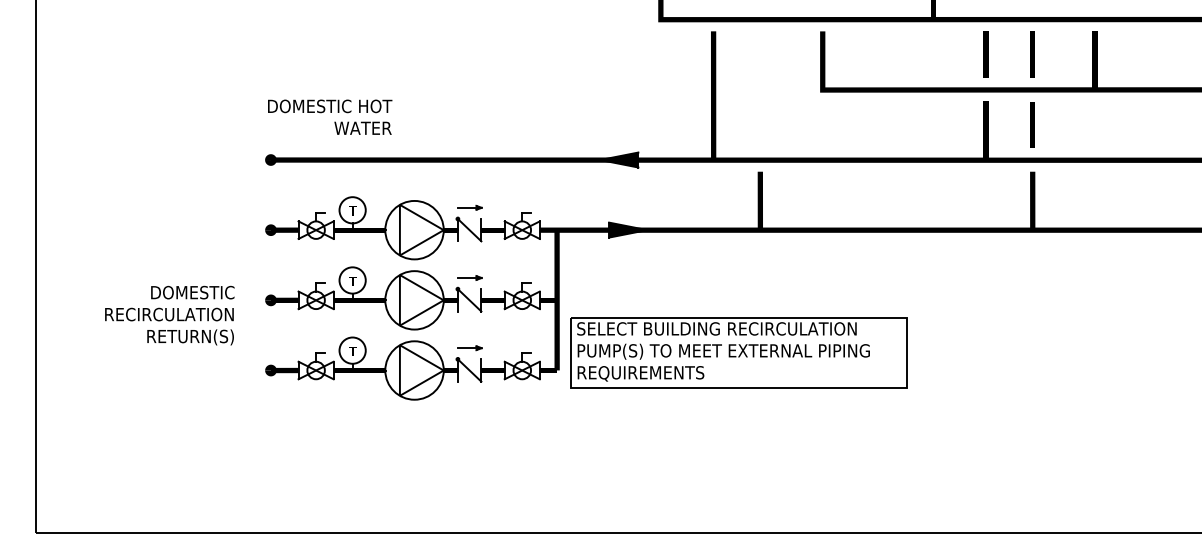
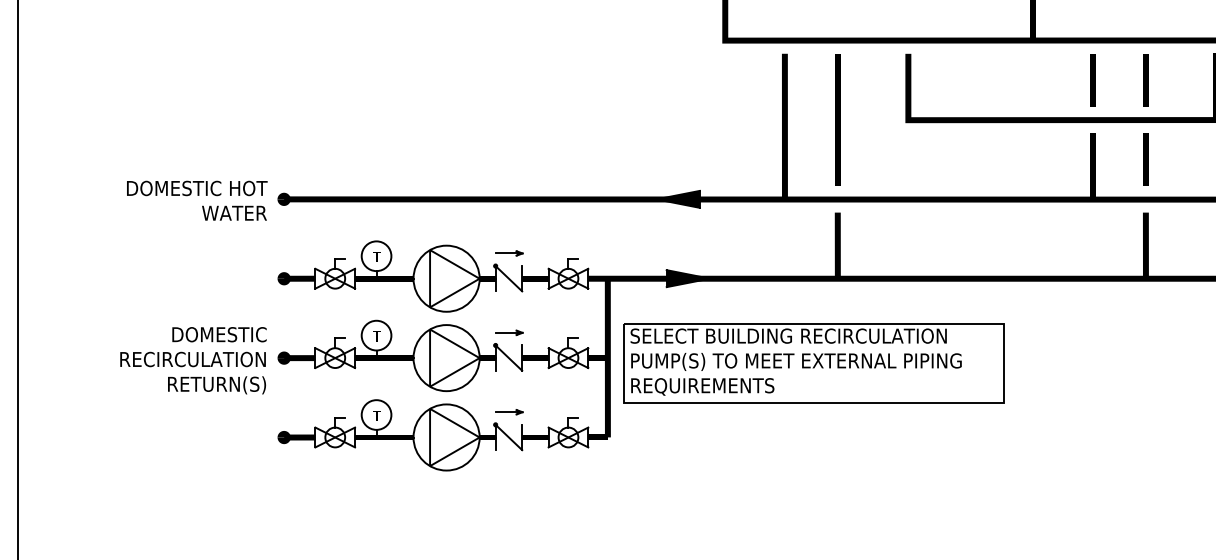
line: (760, 89) -> (837, 119), added
text: (330, 116) -> (197, 199), moved
text: (169, 315) -> (193, 360), moved
part: (738, 352) -> (813, 362), moved

